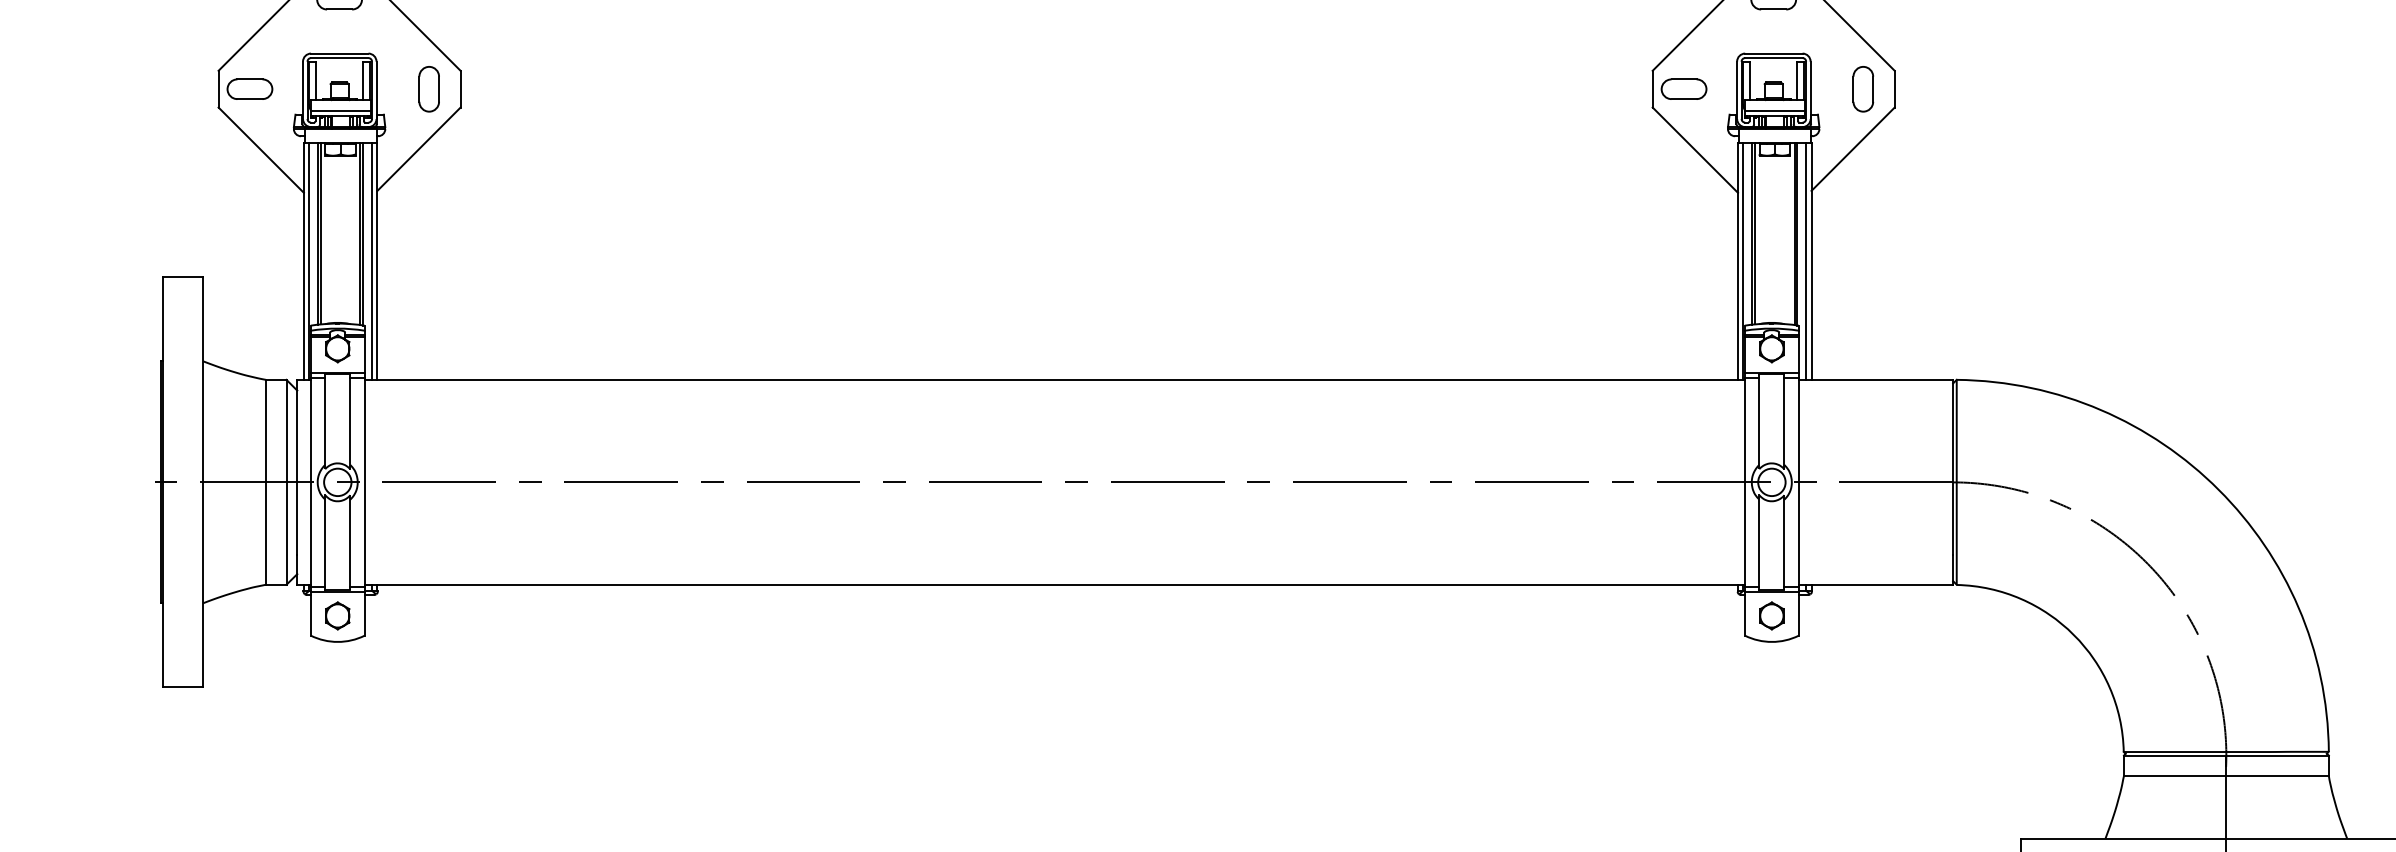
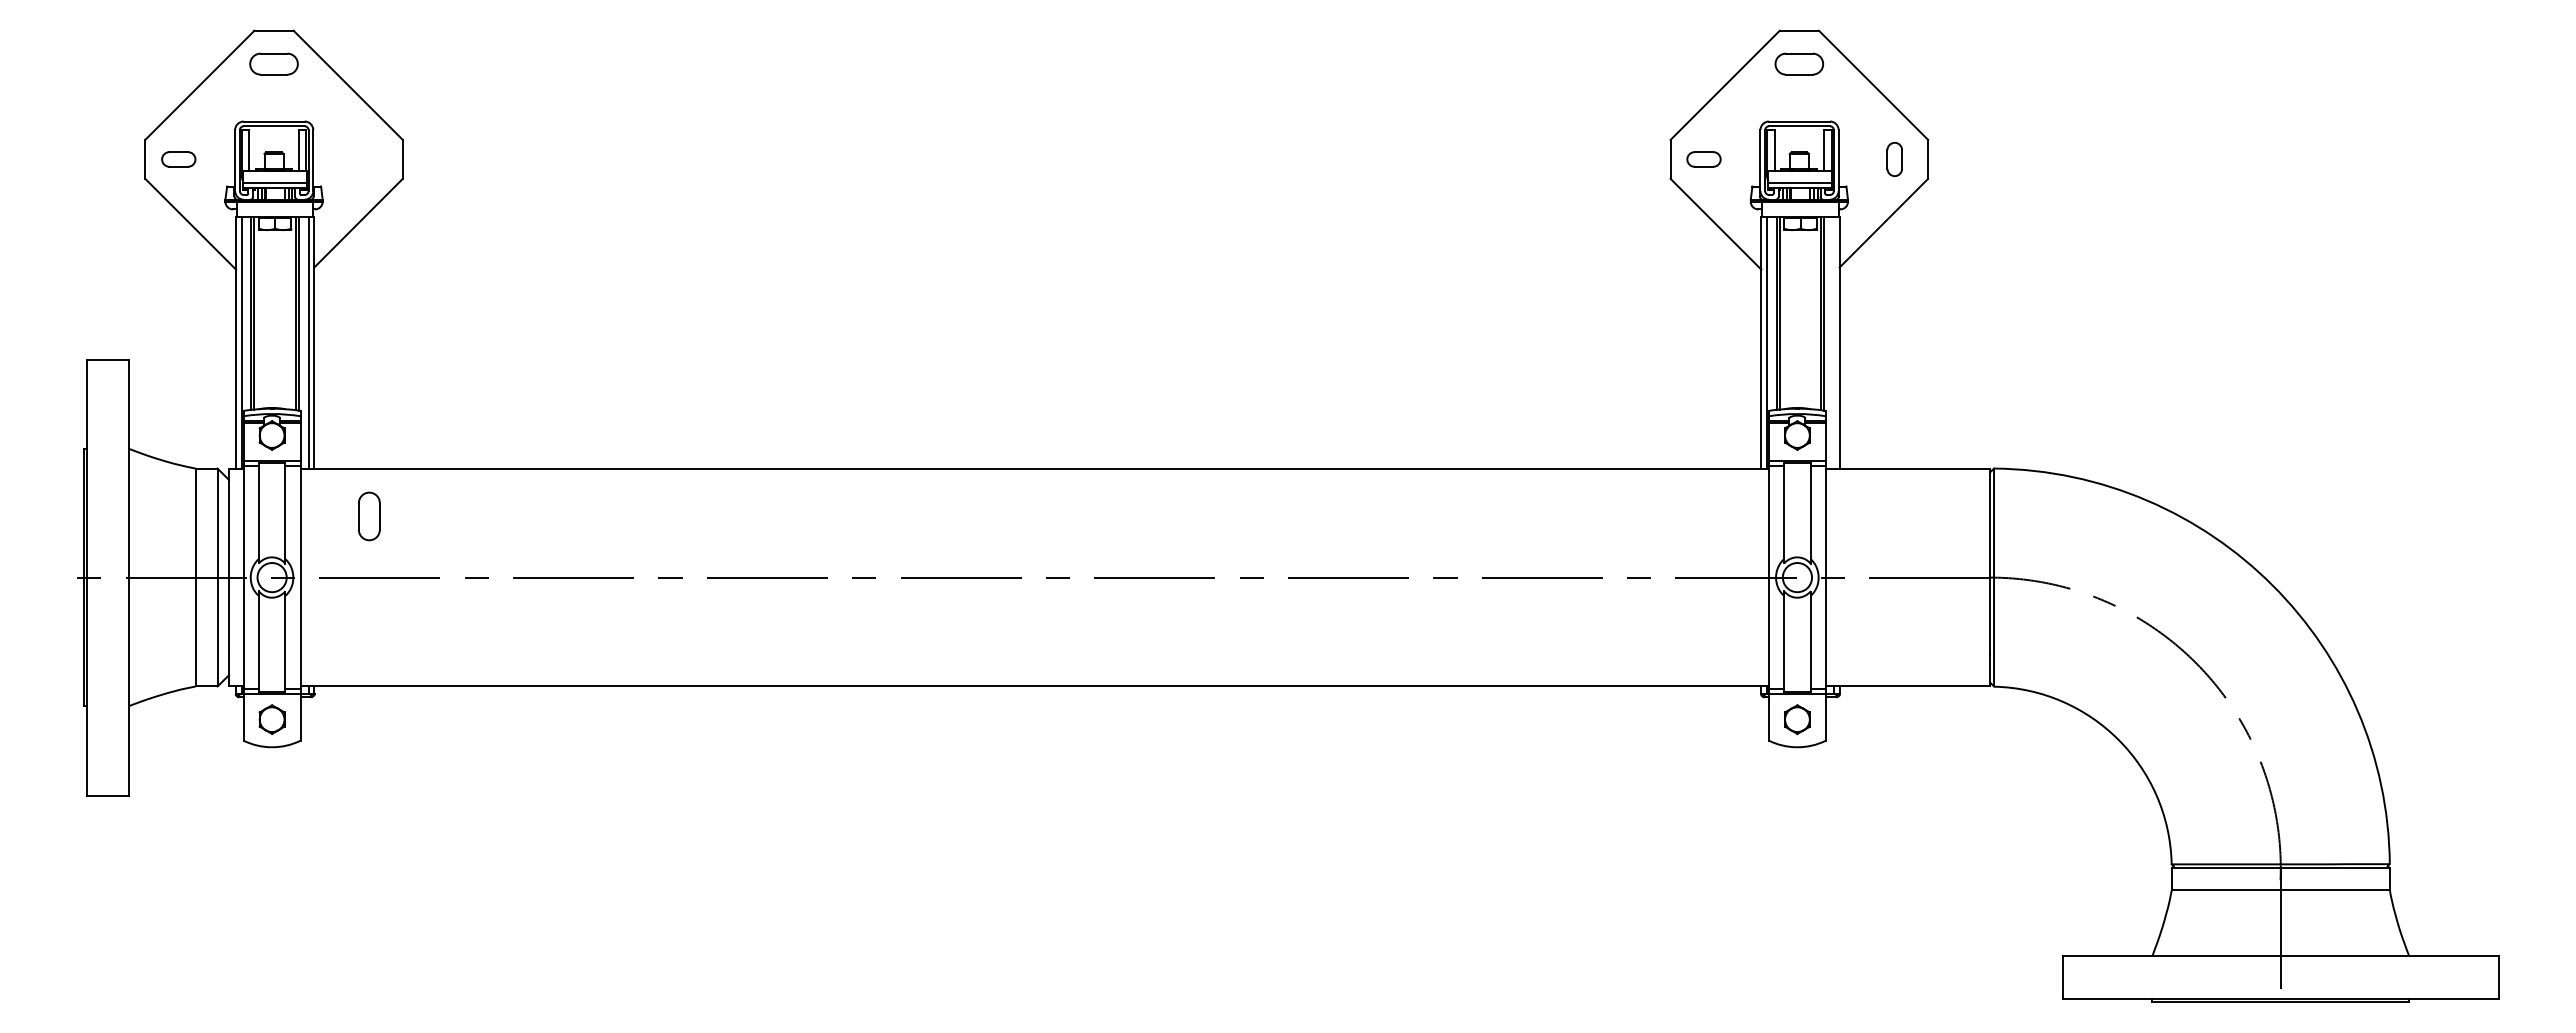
part: (249, 89) -> (178, 159), size x0.7
part: (429, 89) -> (369, 516), moved
part: (1683, 89) -> (1703, 159), size x0.7
part: (1863, 89) -> (1894, 159), size x0.7
line: (1805, 261) -> (1833, 342), removed

